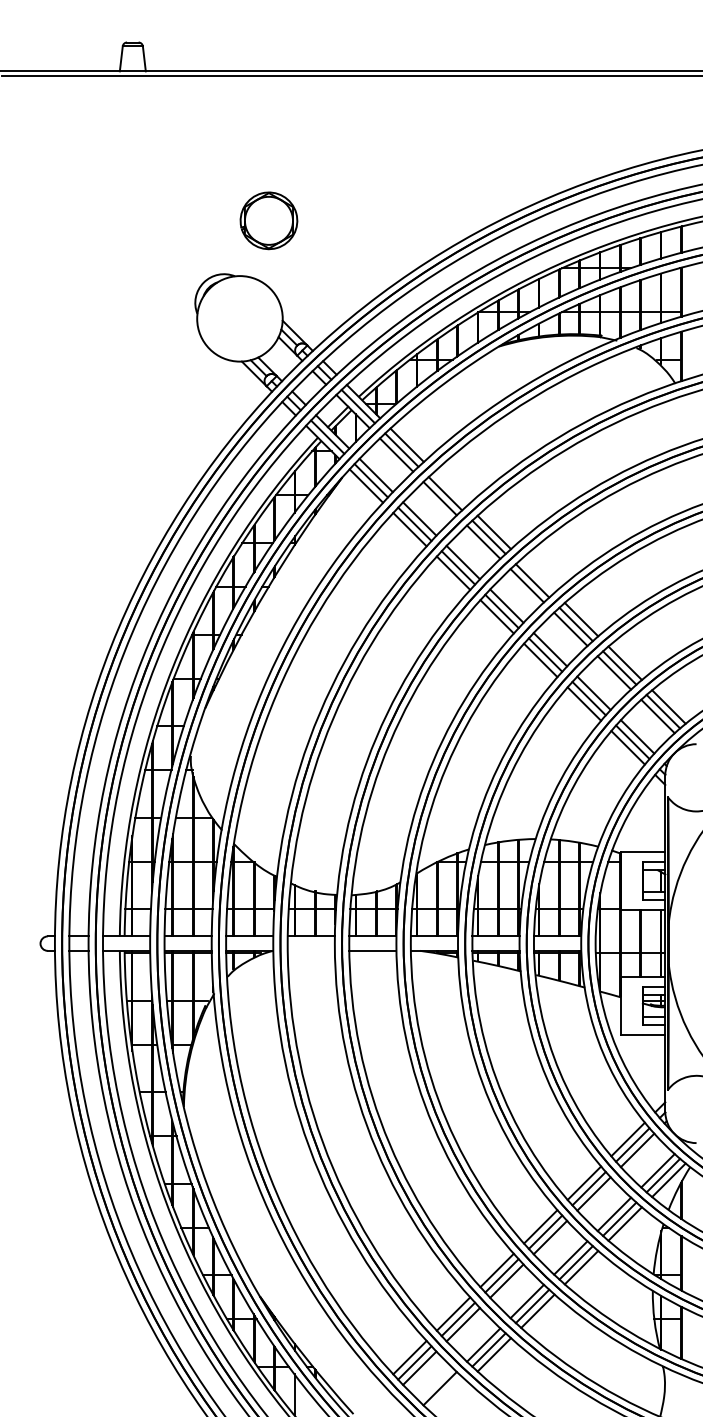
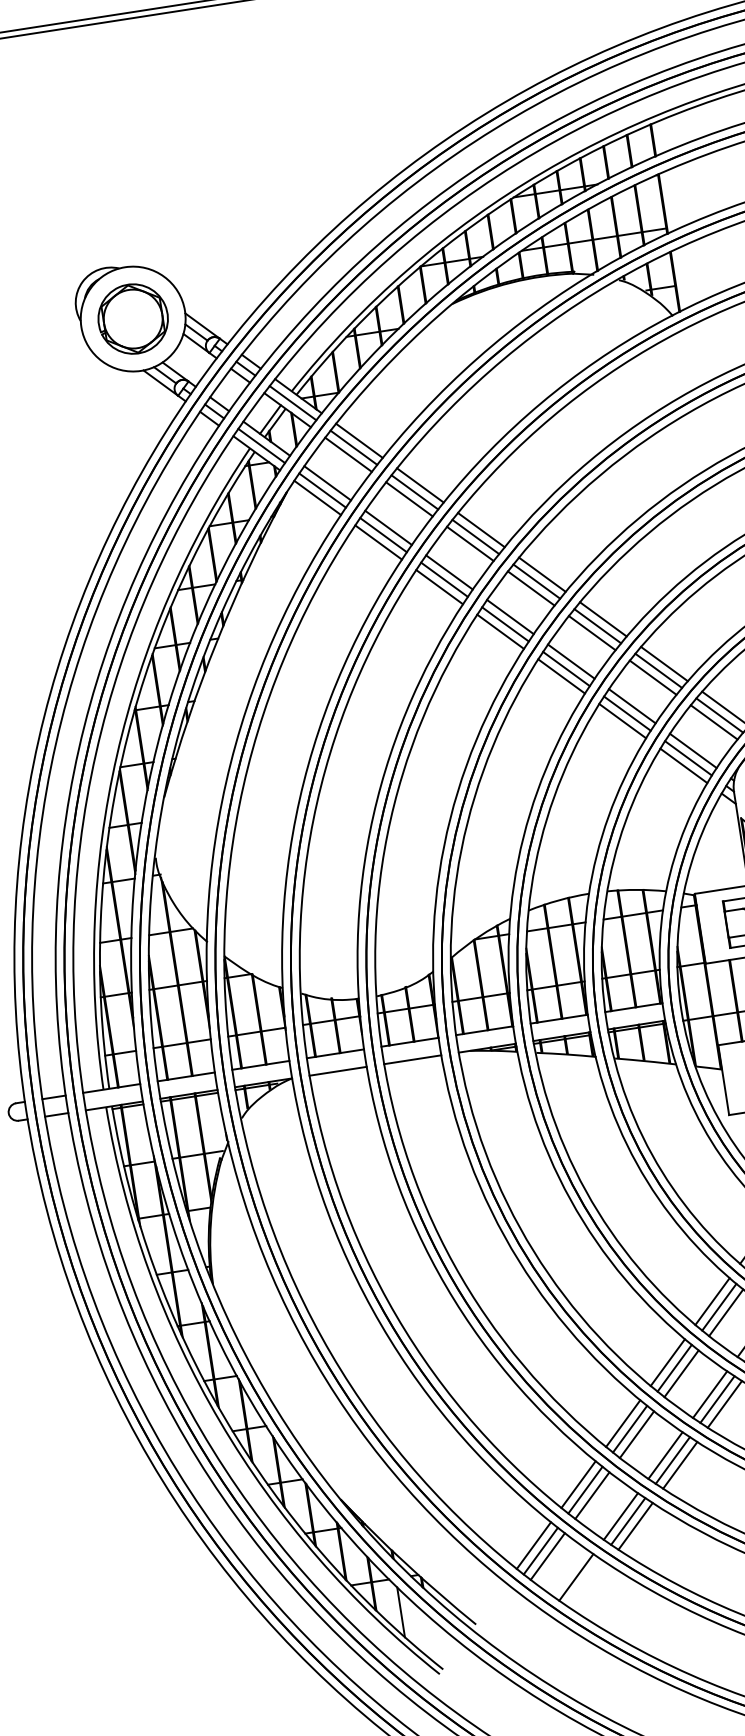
part: (268, 220) -> (132, 318), moved
line: (450, 488) -> (420, 485), added
line: (537, 575) -> (541, 574), added
line: (310, 950) -> (337, 1071), added

